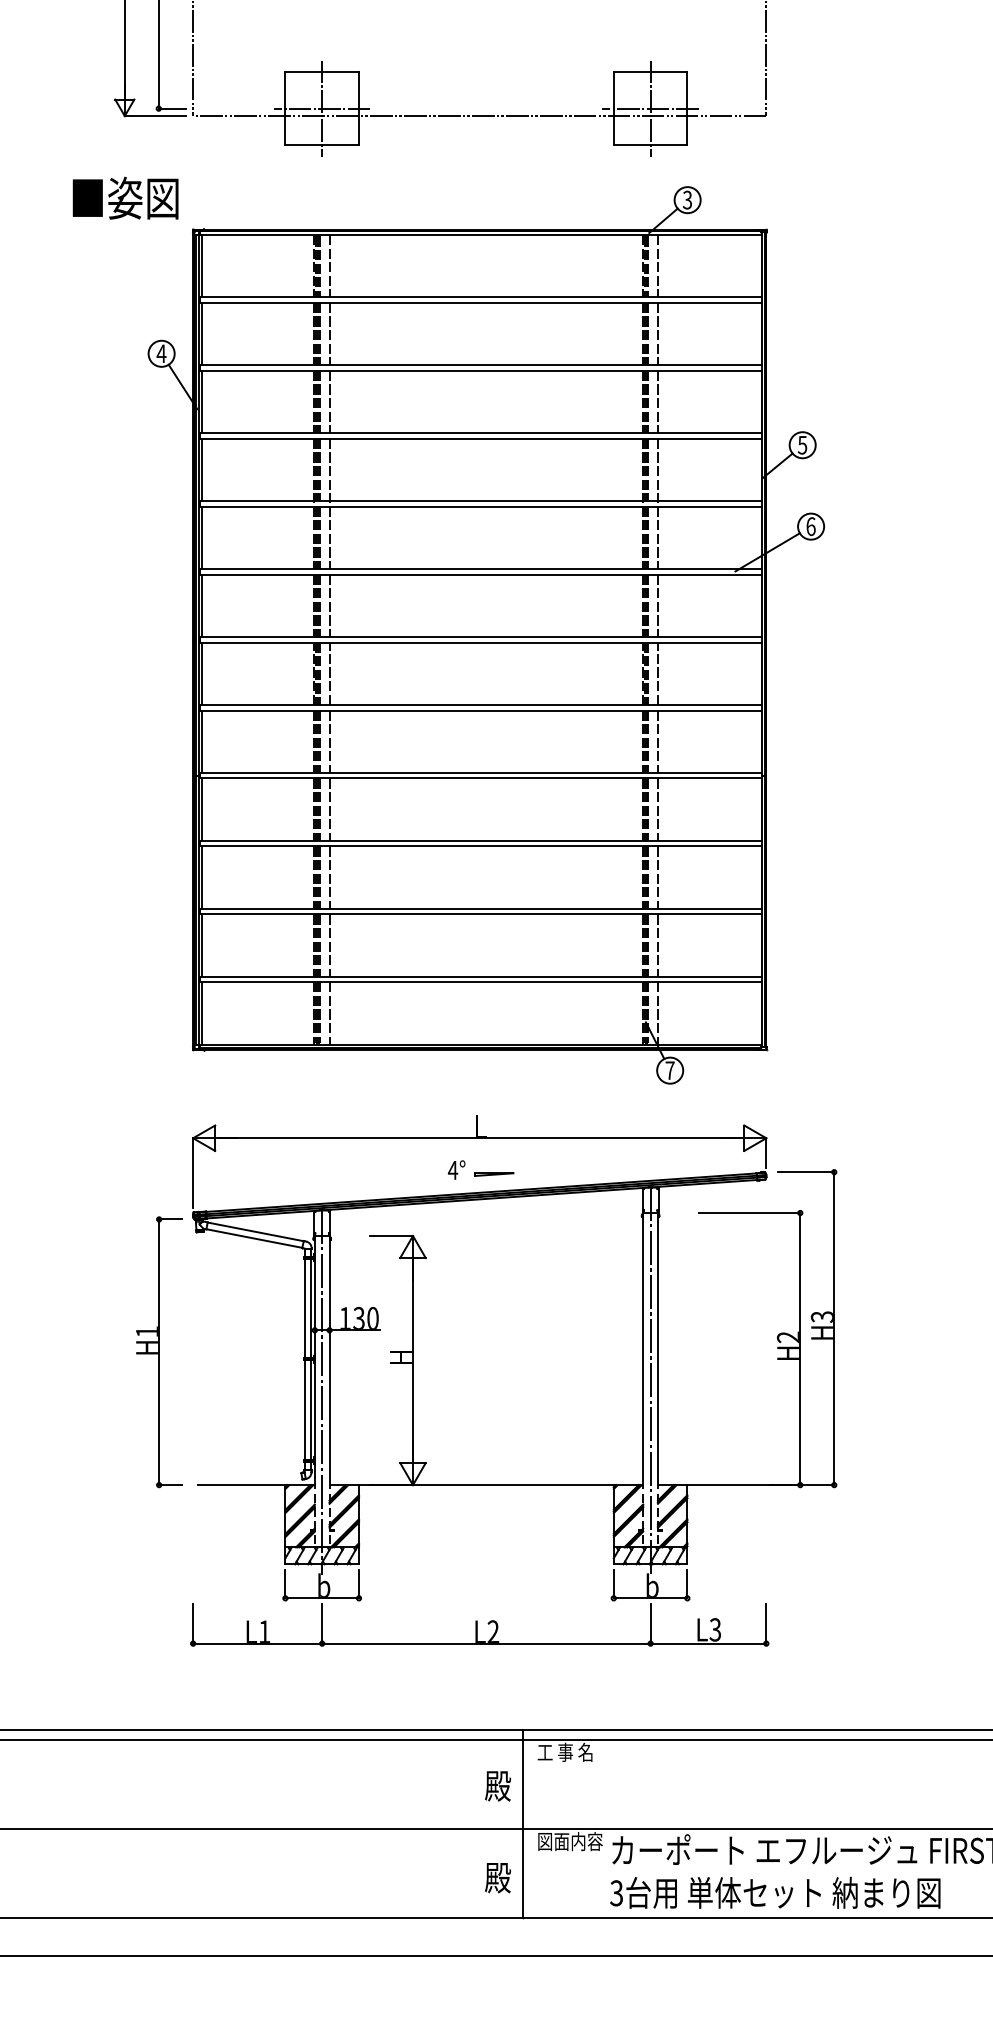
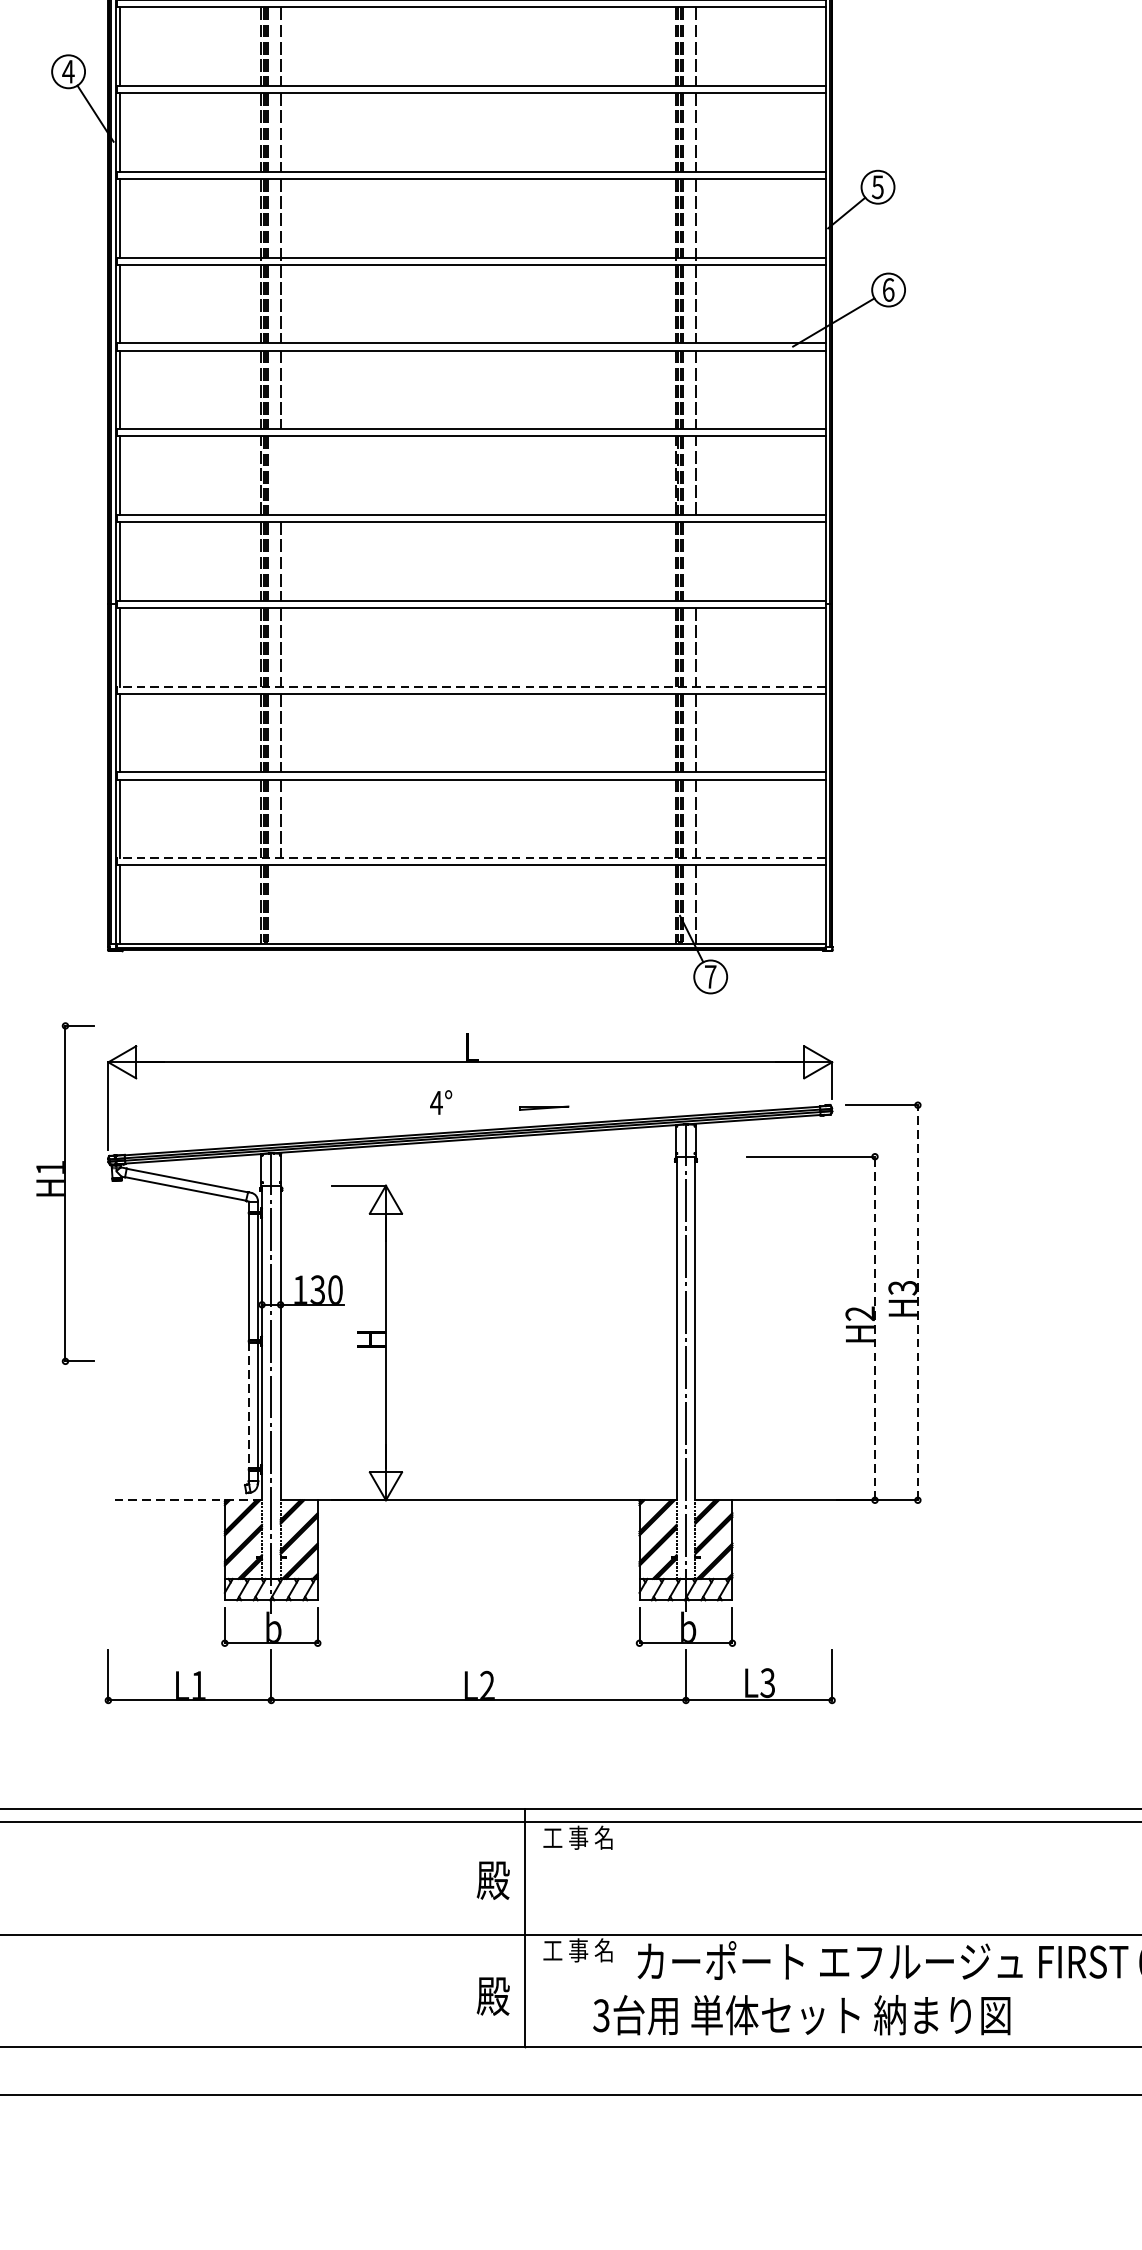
line: (330, 673) -> (281, 475), removed
line: (658, 741) -> (695, 561), removed
line: (480, 840) -> (471, 686), solid -> dashed
line: (480, 976) -> (471, 858), solid -> dashed
line: (330, 1013) -> (281, 904), removed
line: (494, 1174) -> (544, 1108), moved
line: (834, 1328) -> (918, 1302), solid -> dashed
line: (800, 1348) -> (875, 1327), solid -> dashed
part: (159, 1352) -> (65, 1193), moved
line: (304, 1409) -> (248, 1404), solid -> dashed
line: (256, 1485) -> (188, 1500), solid -> dashed
text: (569, 1841) -> (583, 1950), 図面内容 -> 工 事 名
text: (775, 1892) -> (802, 2014), moved

